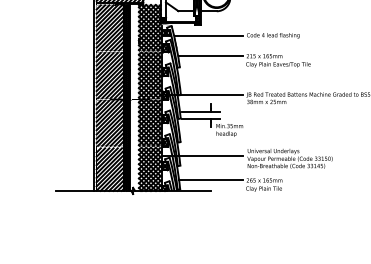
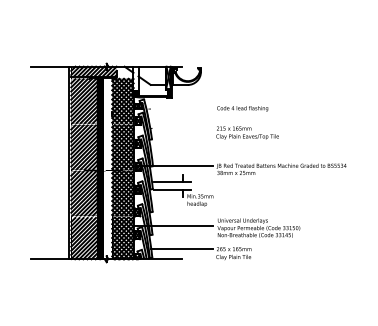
line: (209, 36) -> (180, 109), removed
line: (211, 56) -> (182, 128), removed

